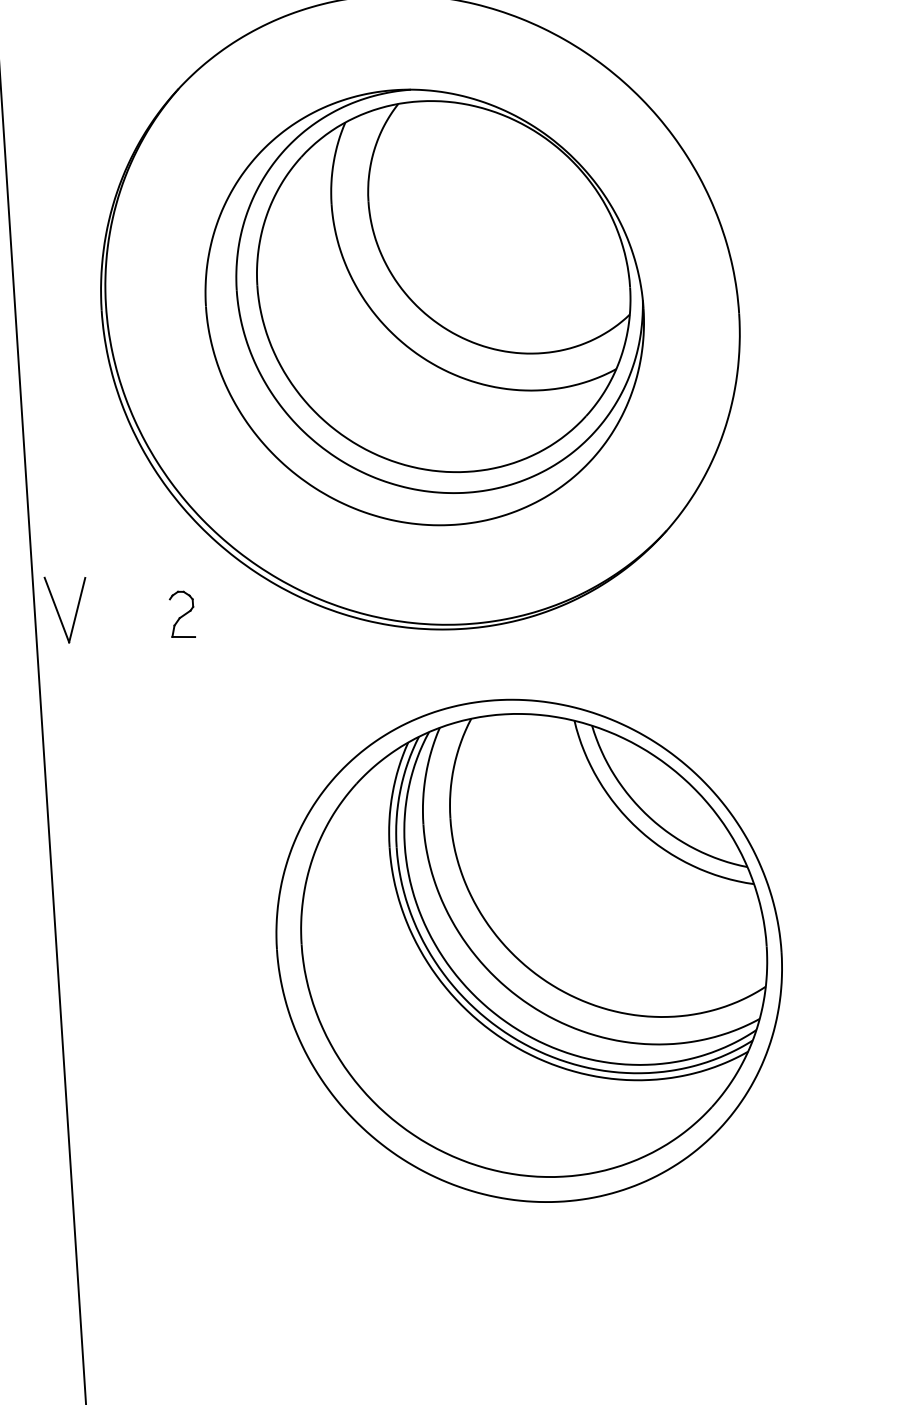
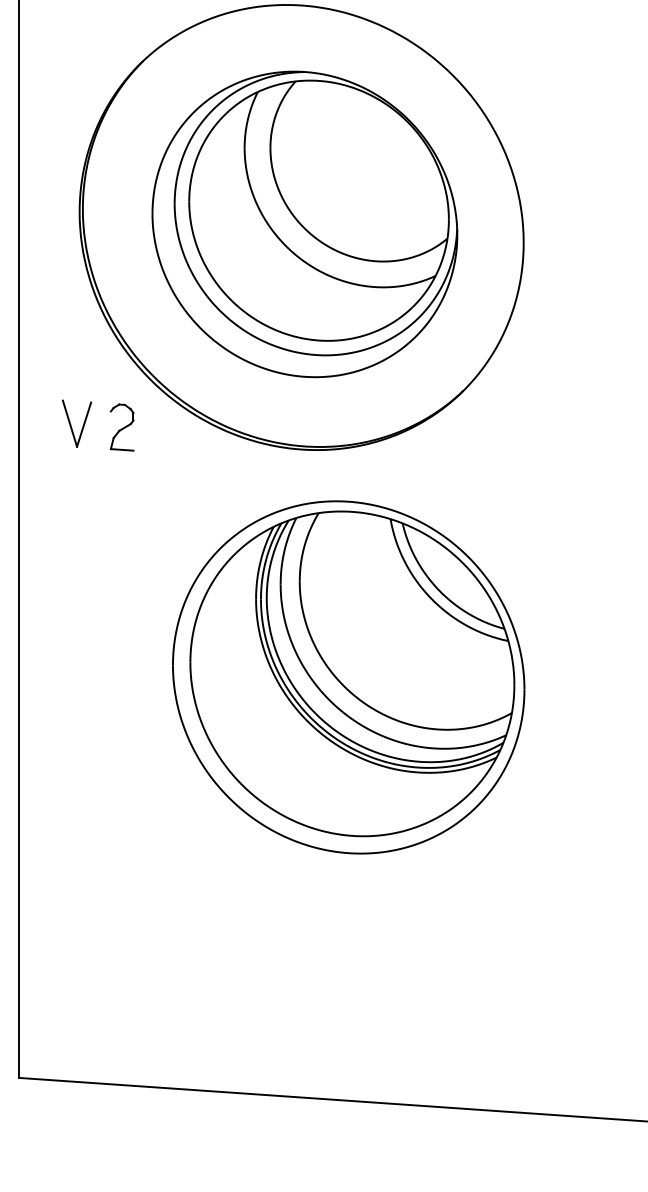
part: (66, 609) -> (76, 423), moved
part: (181, 614) -> (121, 427), size x1.43

